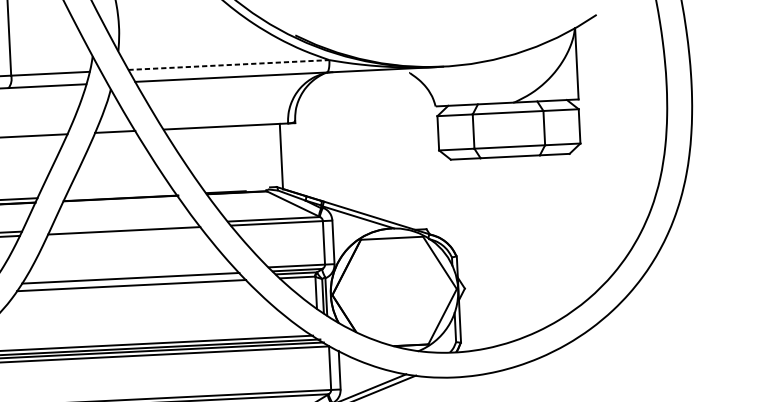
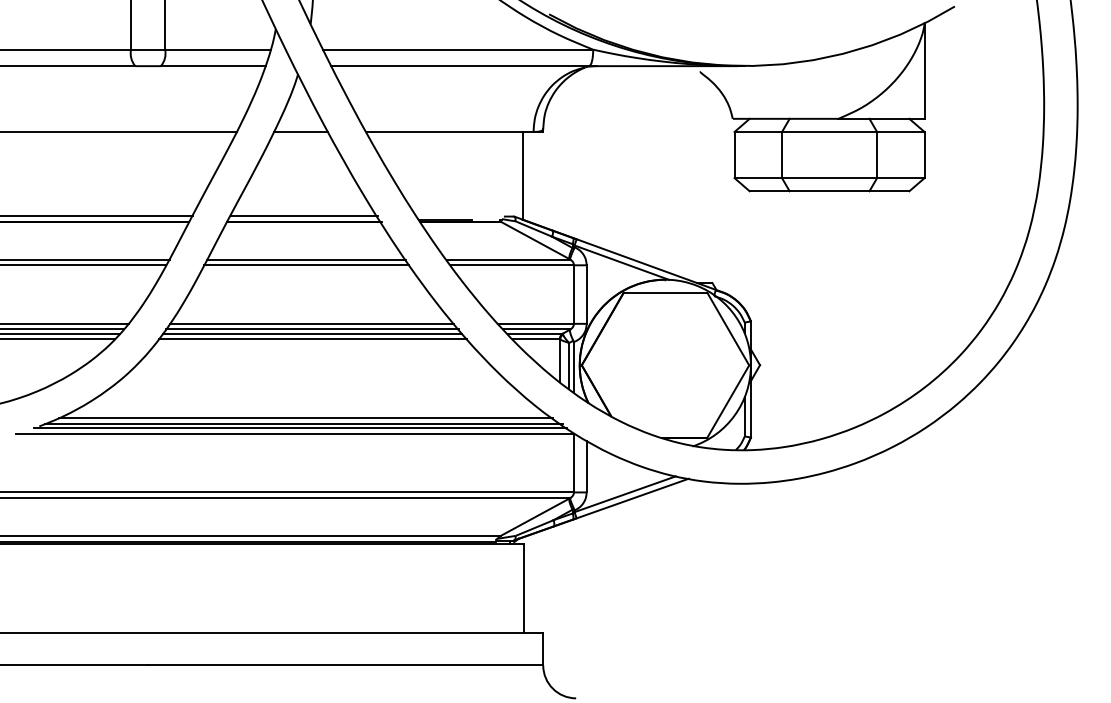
line: (229, 64) -> (458, 49), dashed -> solid
line: (120, 193) -> (303, 215), added
line: (123, 226) -> (306, 259), added
line: (130, 273) -> (312, 323), added
line: (131, 281) -> (312, 333), added

